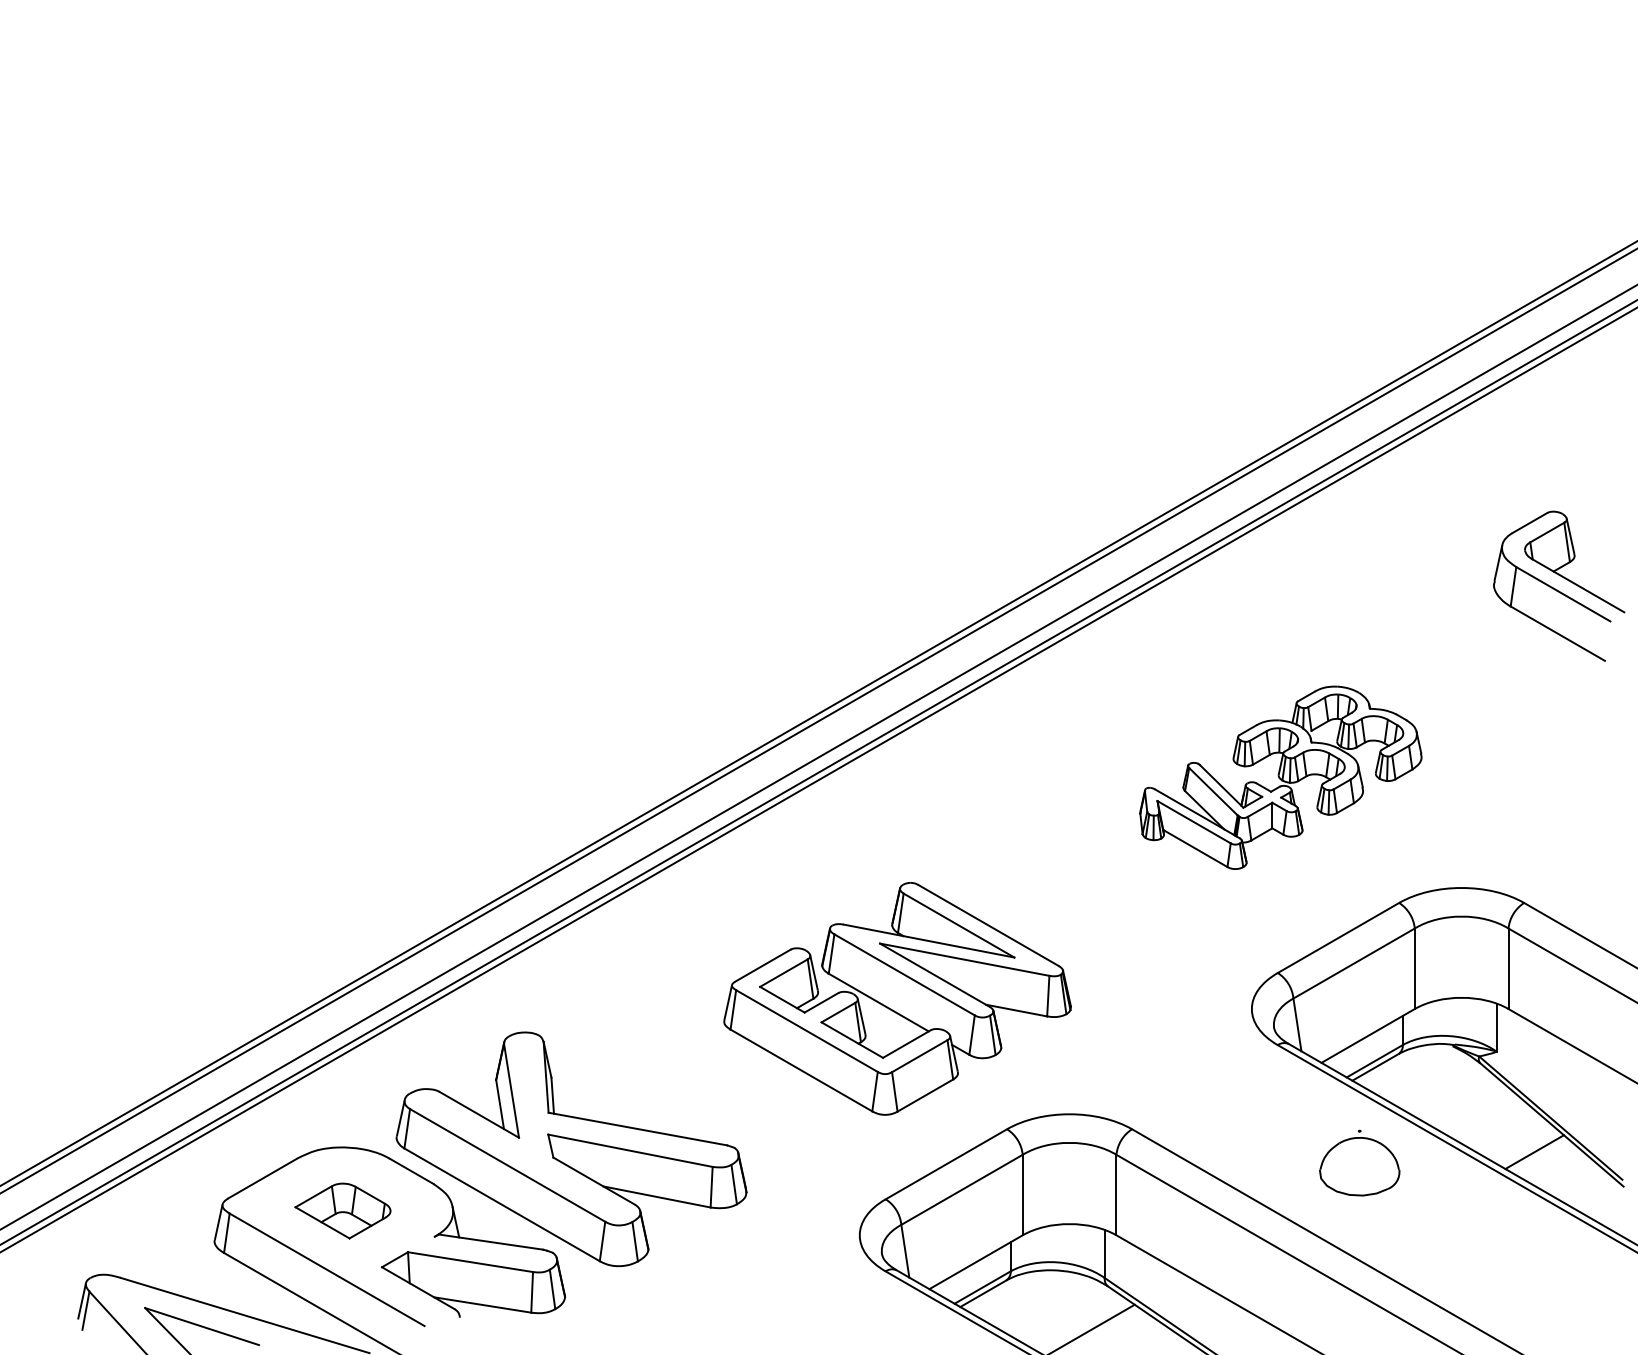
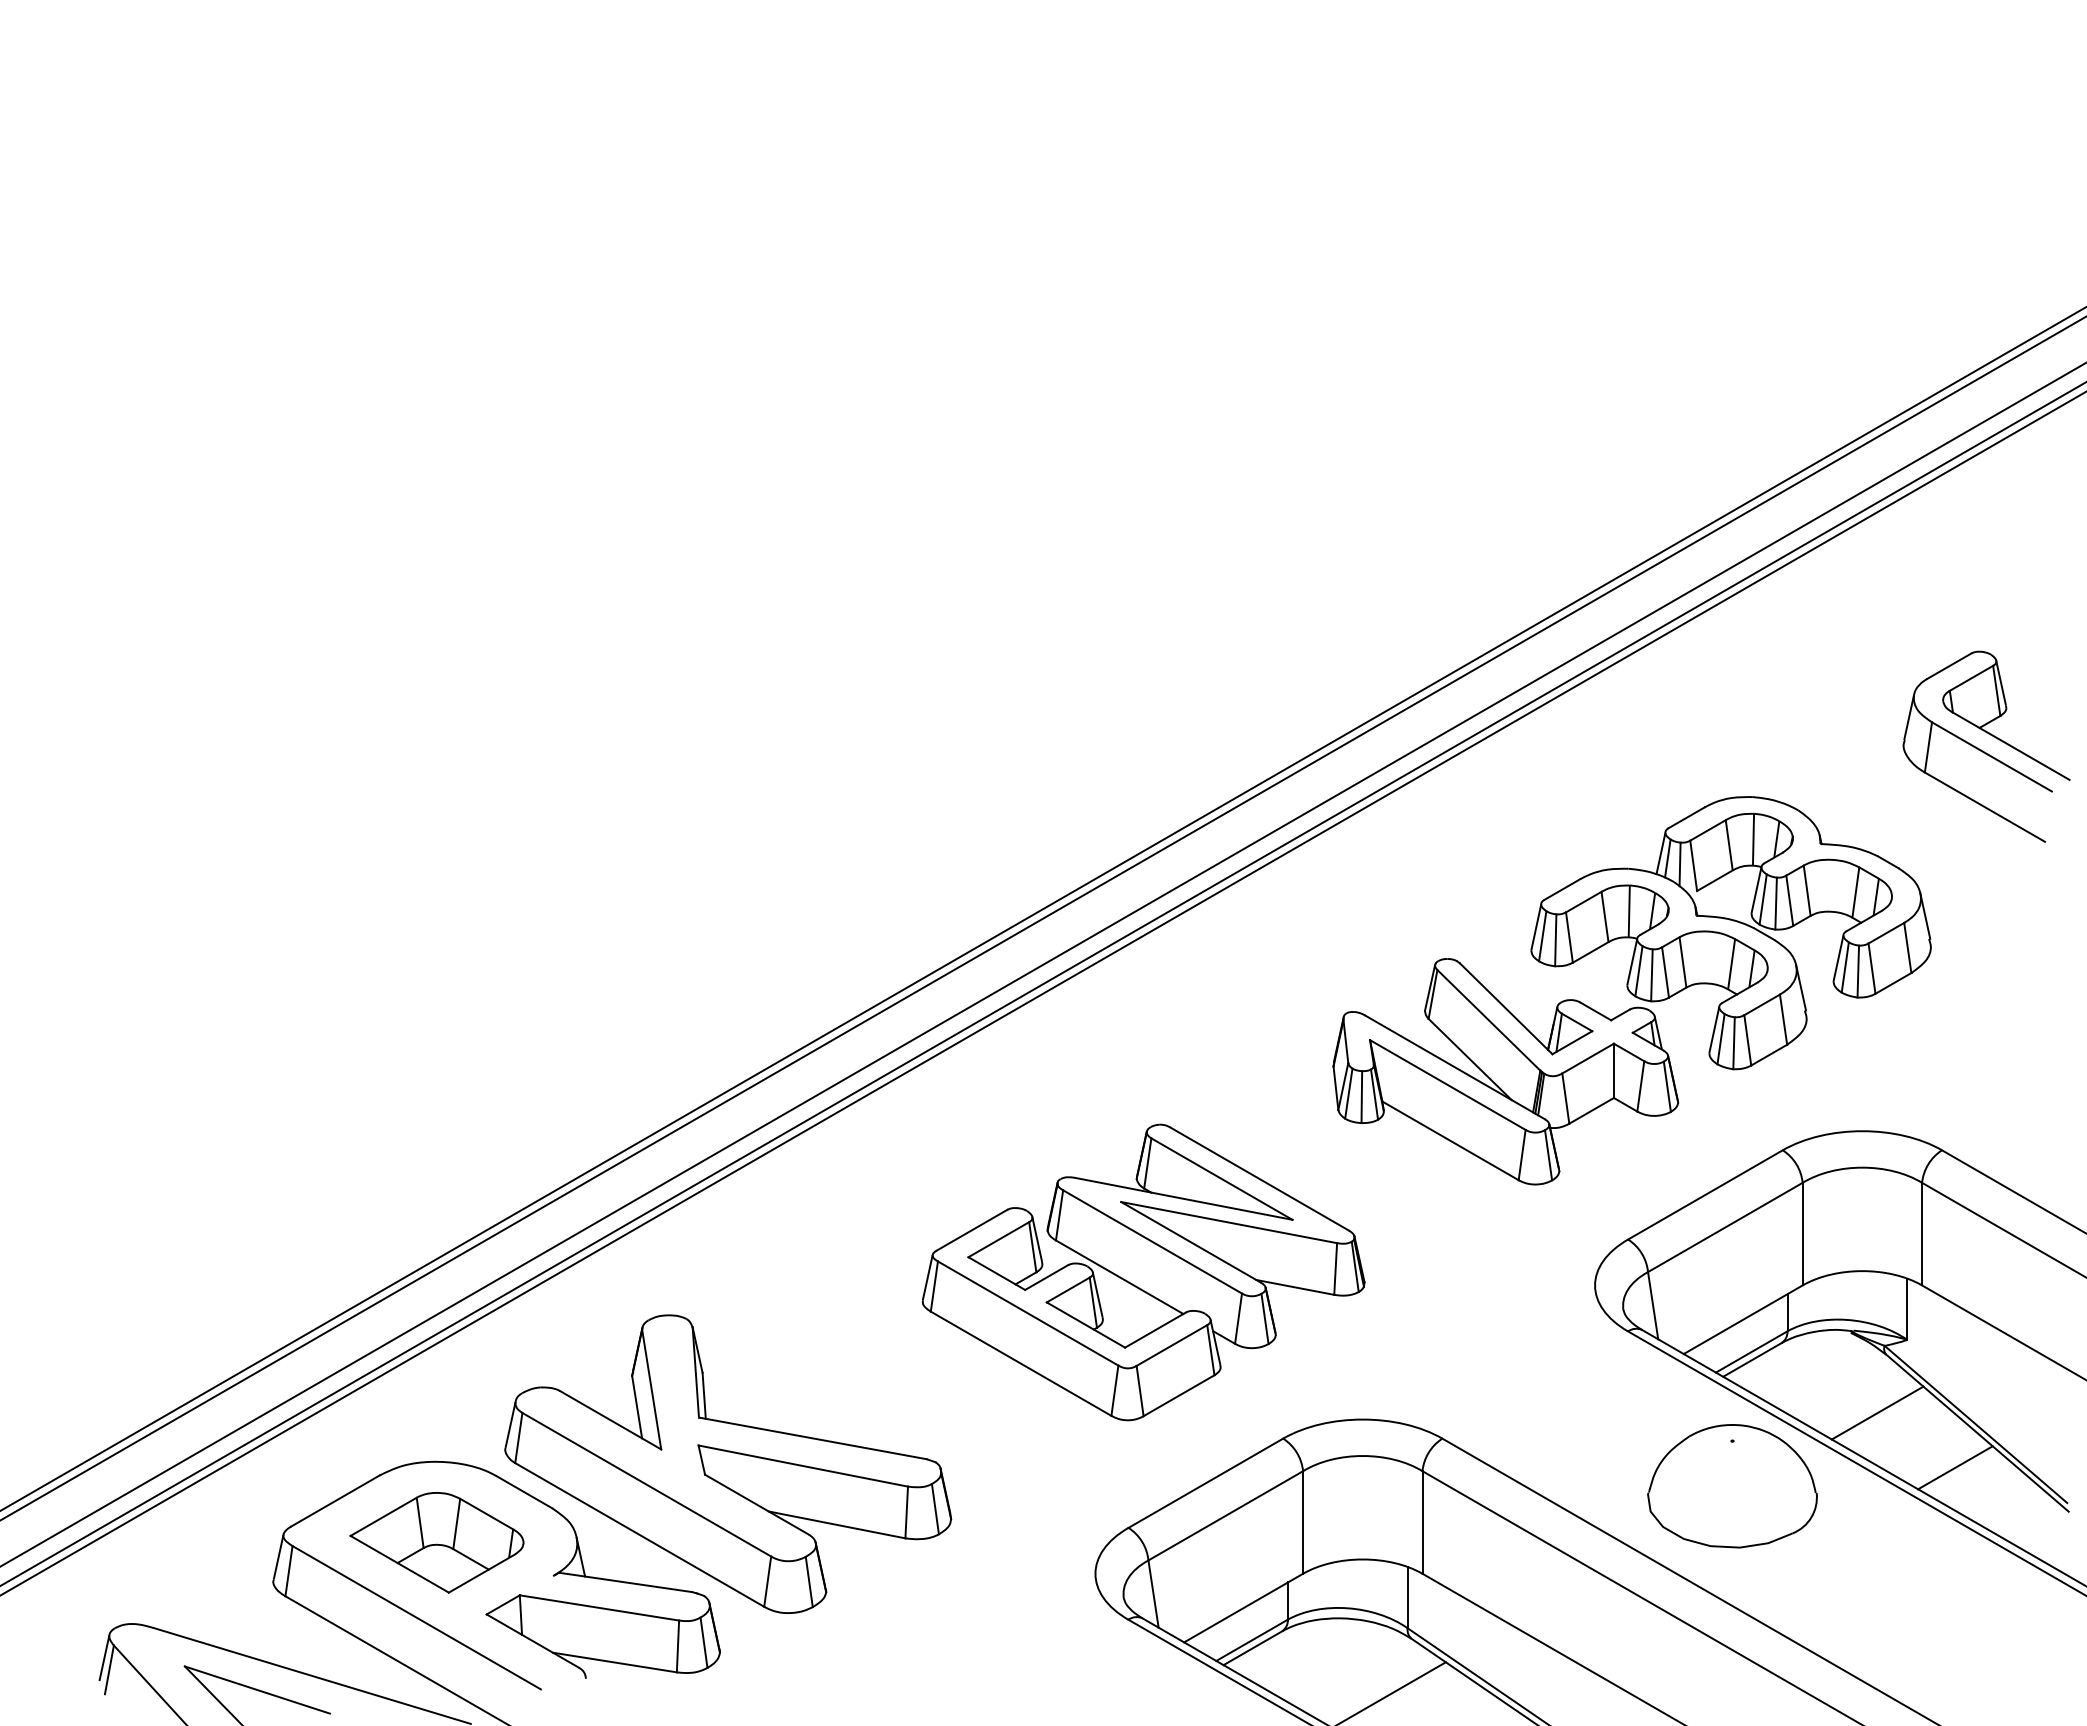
part: (1280, 777) -> (1631, 990), size x1.67
line: (1473, 1108) -> (1877, 1412), added
part: (1359, 1166) -> (1732, 1486), size x1.67
part: (342, 1210) -> (436, 1542), size x1.43

